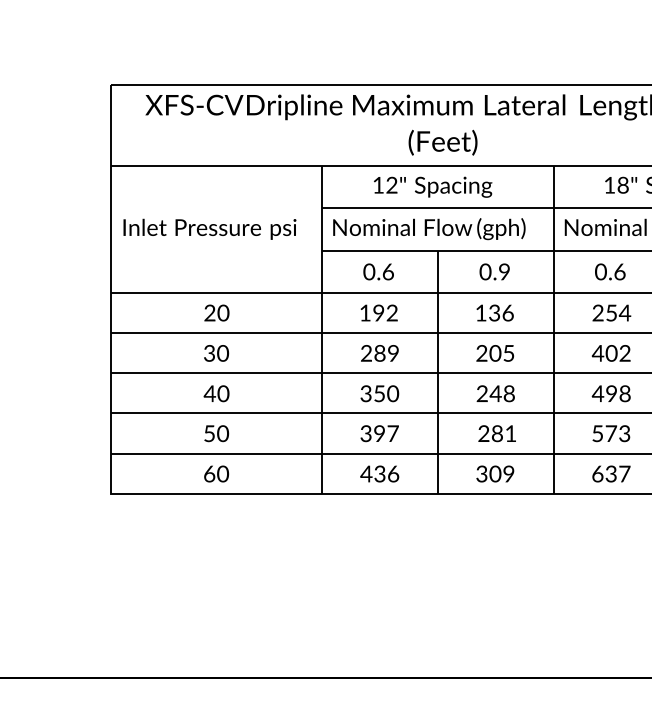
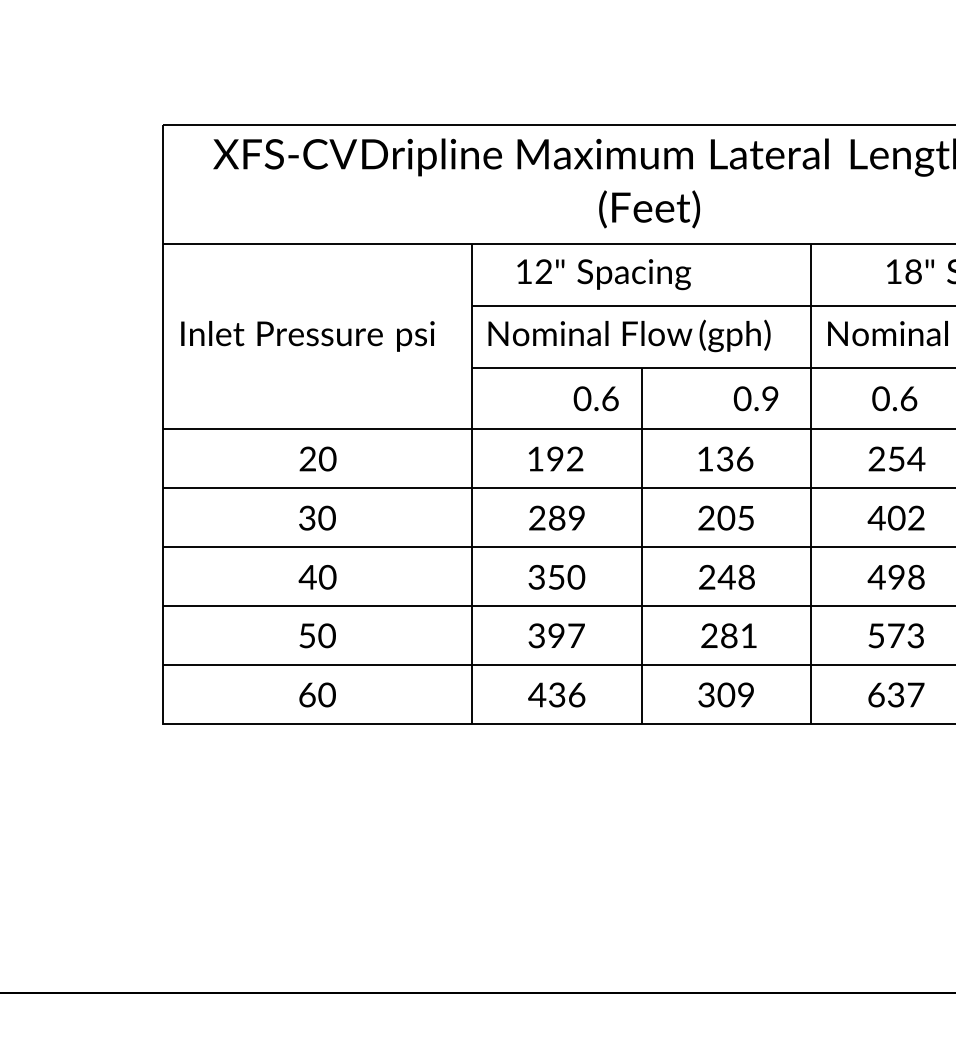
text: (433, 186) -> (604, 273), moved
text: (378, 271) -> (595, 398), moved
text: (494, 271) -> (755, 398), moved

